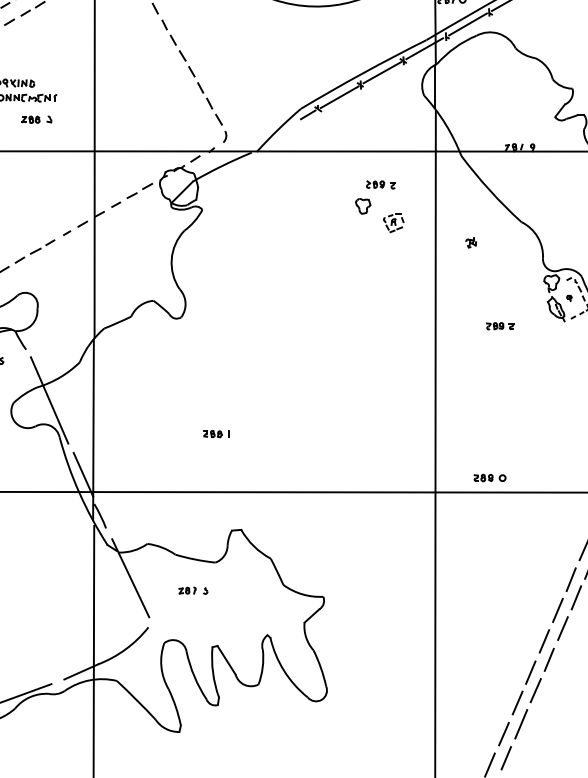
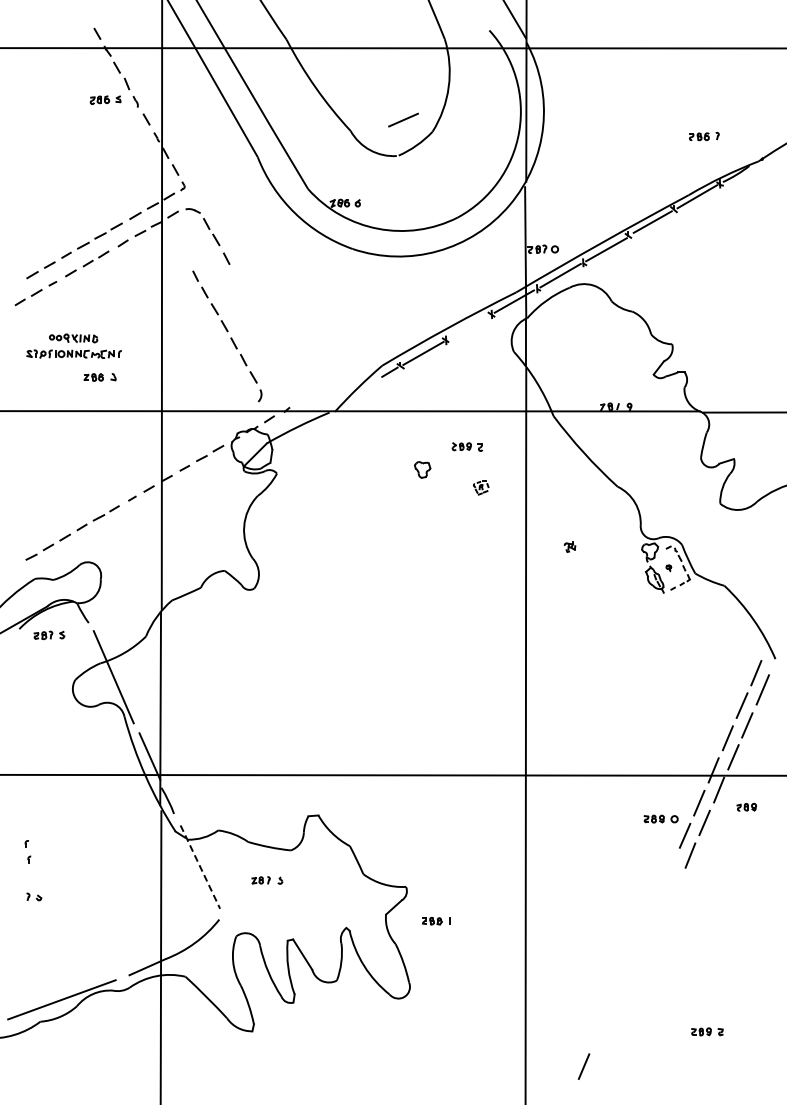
line: (382, 72) -> (469, 326), removed
part: (194, 81) -> (227, 336), moved
part: (363, 205) -> (422, 469), moved
part: (392, 222) -> (480, 487), size x0.7
part: (470, 242) -> (569, 546), moved
part: (499, 325) -> (594, 597), removed
part: (216, 434) -> (436, 921), moved
part: (489, 477) -> (660, 818), moved
line: (130, 578) -> (200, 867), solid -> dashed
line: (570, 579) -> (670, 868), removed
line: (576, 597) -> (676, 887), removed
line: (557, 610) -> (656, 901), removed
line: (562, 628) -> (661, 920), removed
line: (544, 641) -> (642, 934), removed
line: (549, 660) -> (647, 954), removed
line: (530, 672) -> (627, 967), removed
line: (535, 690) -> (632, 986), removed
line: (517, 703) -> (613, 1000), removed
line: (521, 723) -> (617, 1022), removed
line: (503, 734) -> (598, 1033), removed
line: (506, 758) -> (601, 1059), removed

